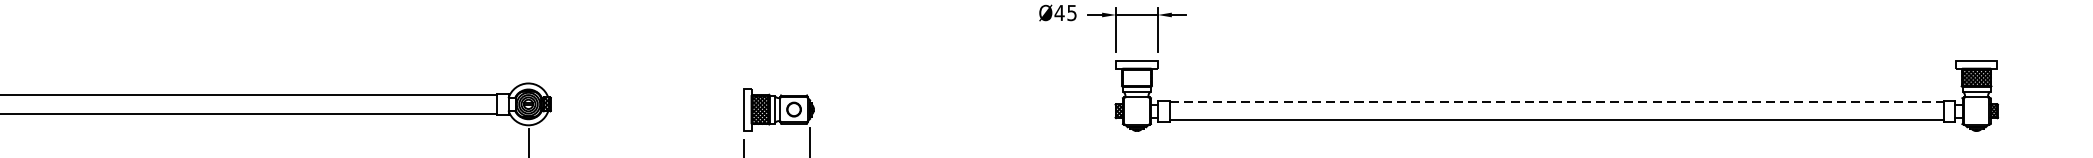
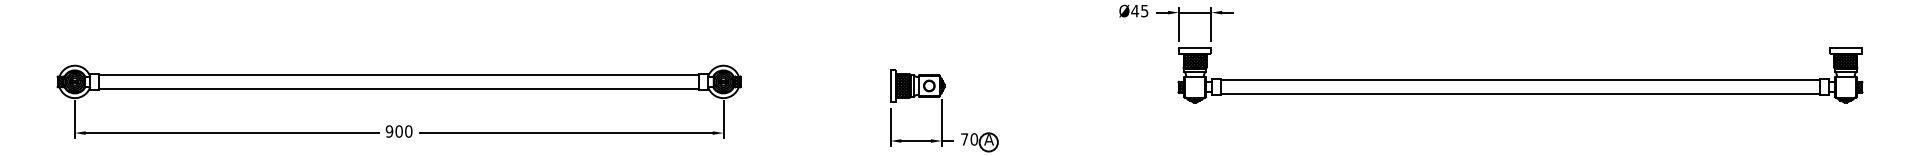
hatch: (1136, 76) -> (1194, 60), added
line: (1556, 102) -> (1520, 80), dashed -> solid

